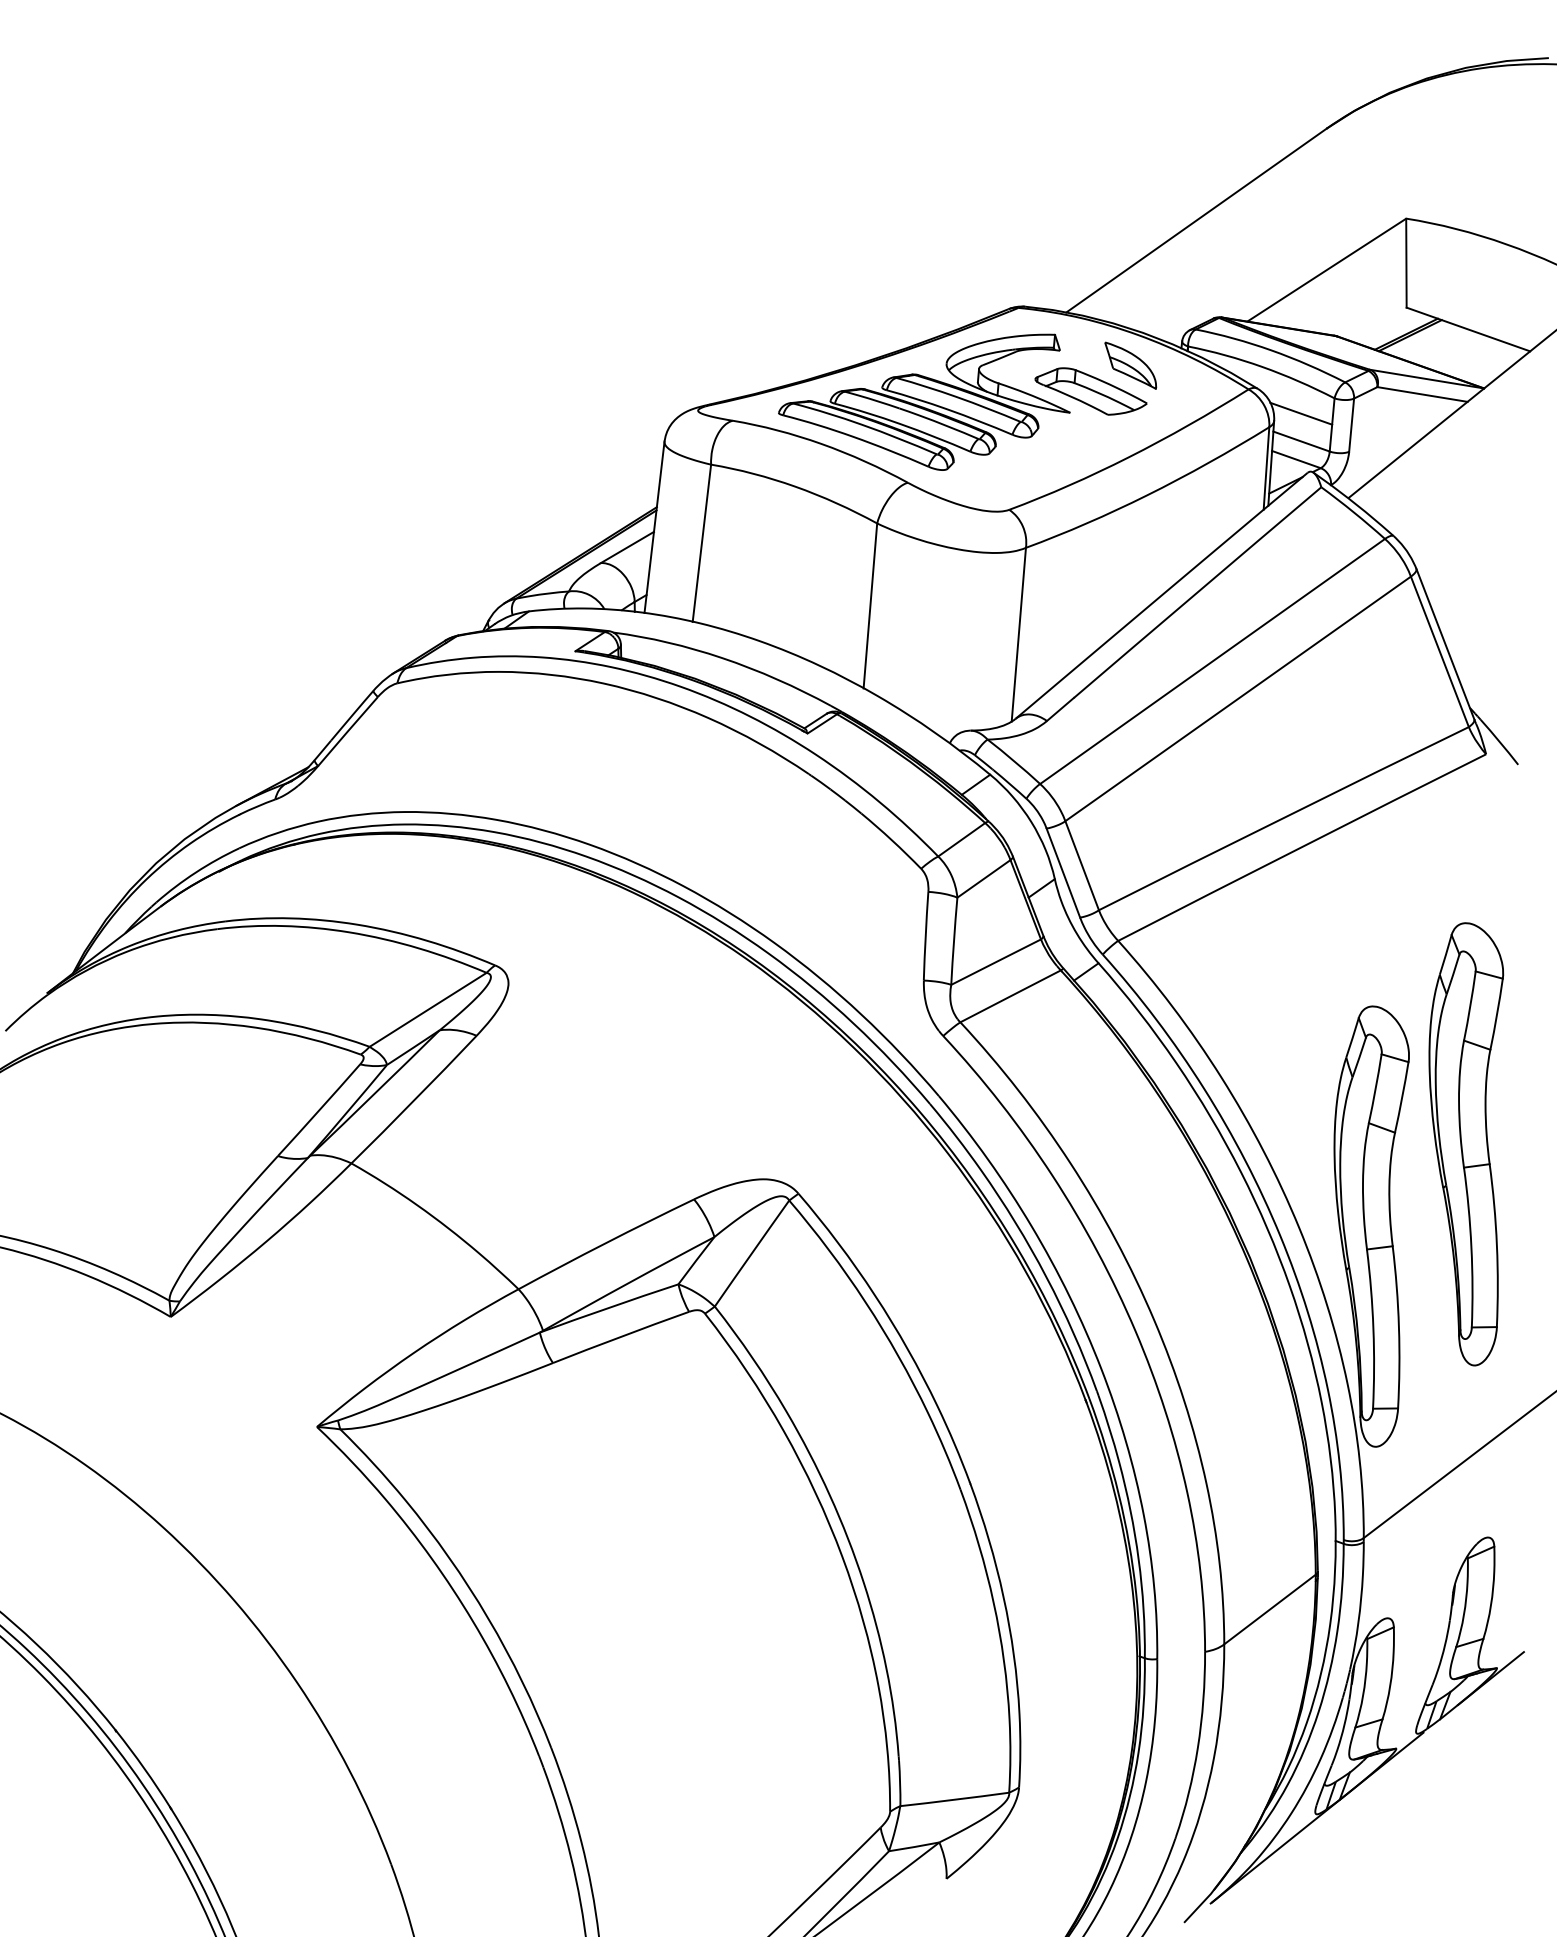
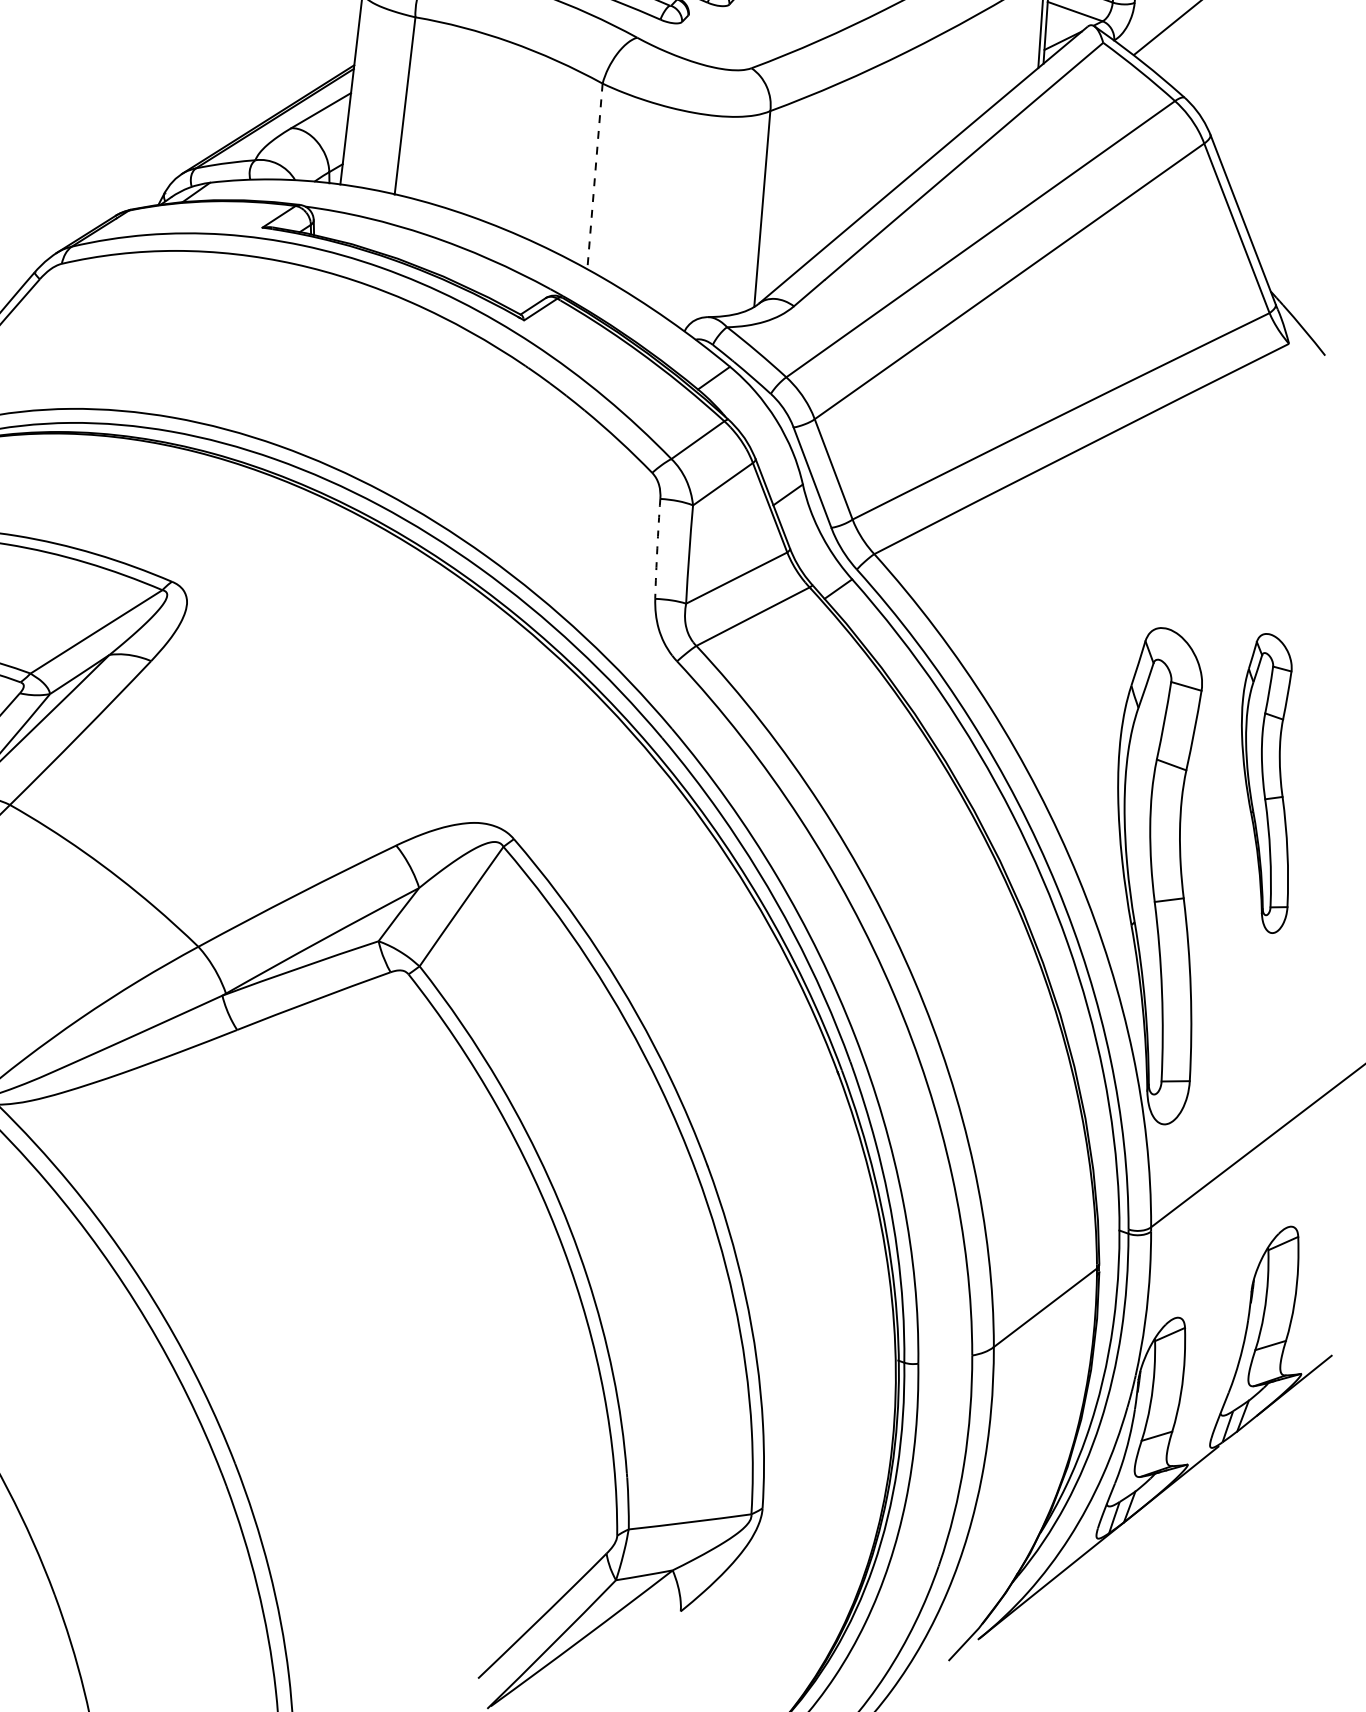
line: (870, 605) -> (595, 176), solid -> dashed
arc: (925, 936) -> (657, 549), solid -> dashed
part: (1466, 1144) -> (1266, 783), size x0.6

